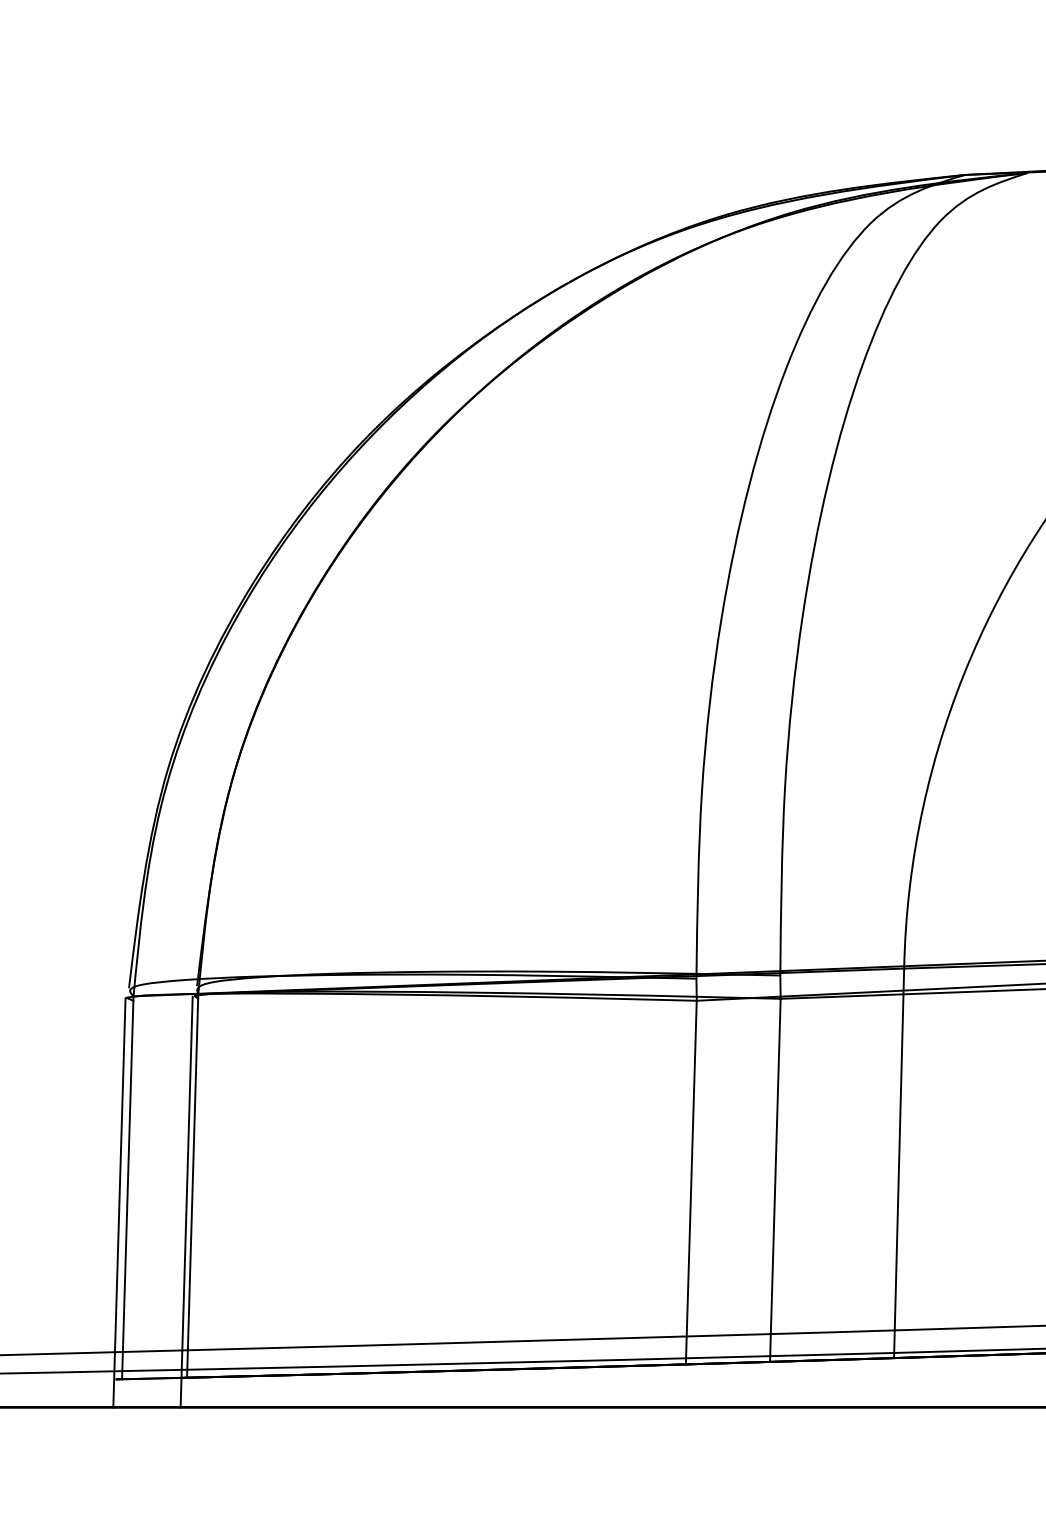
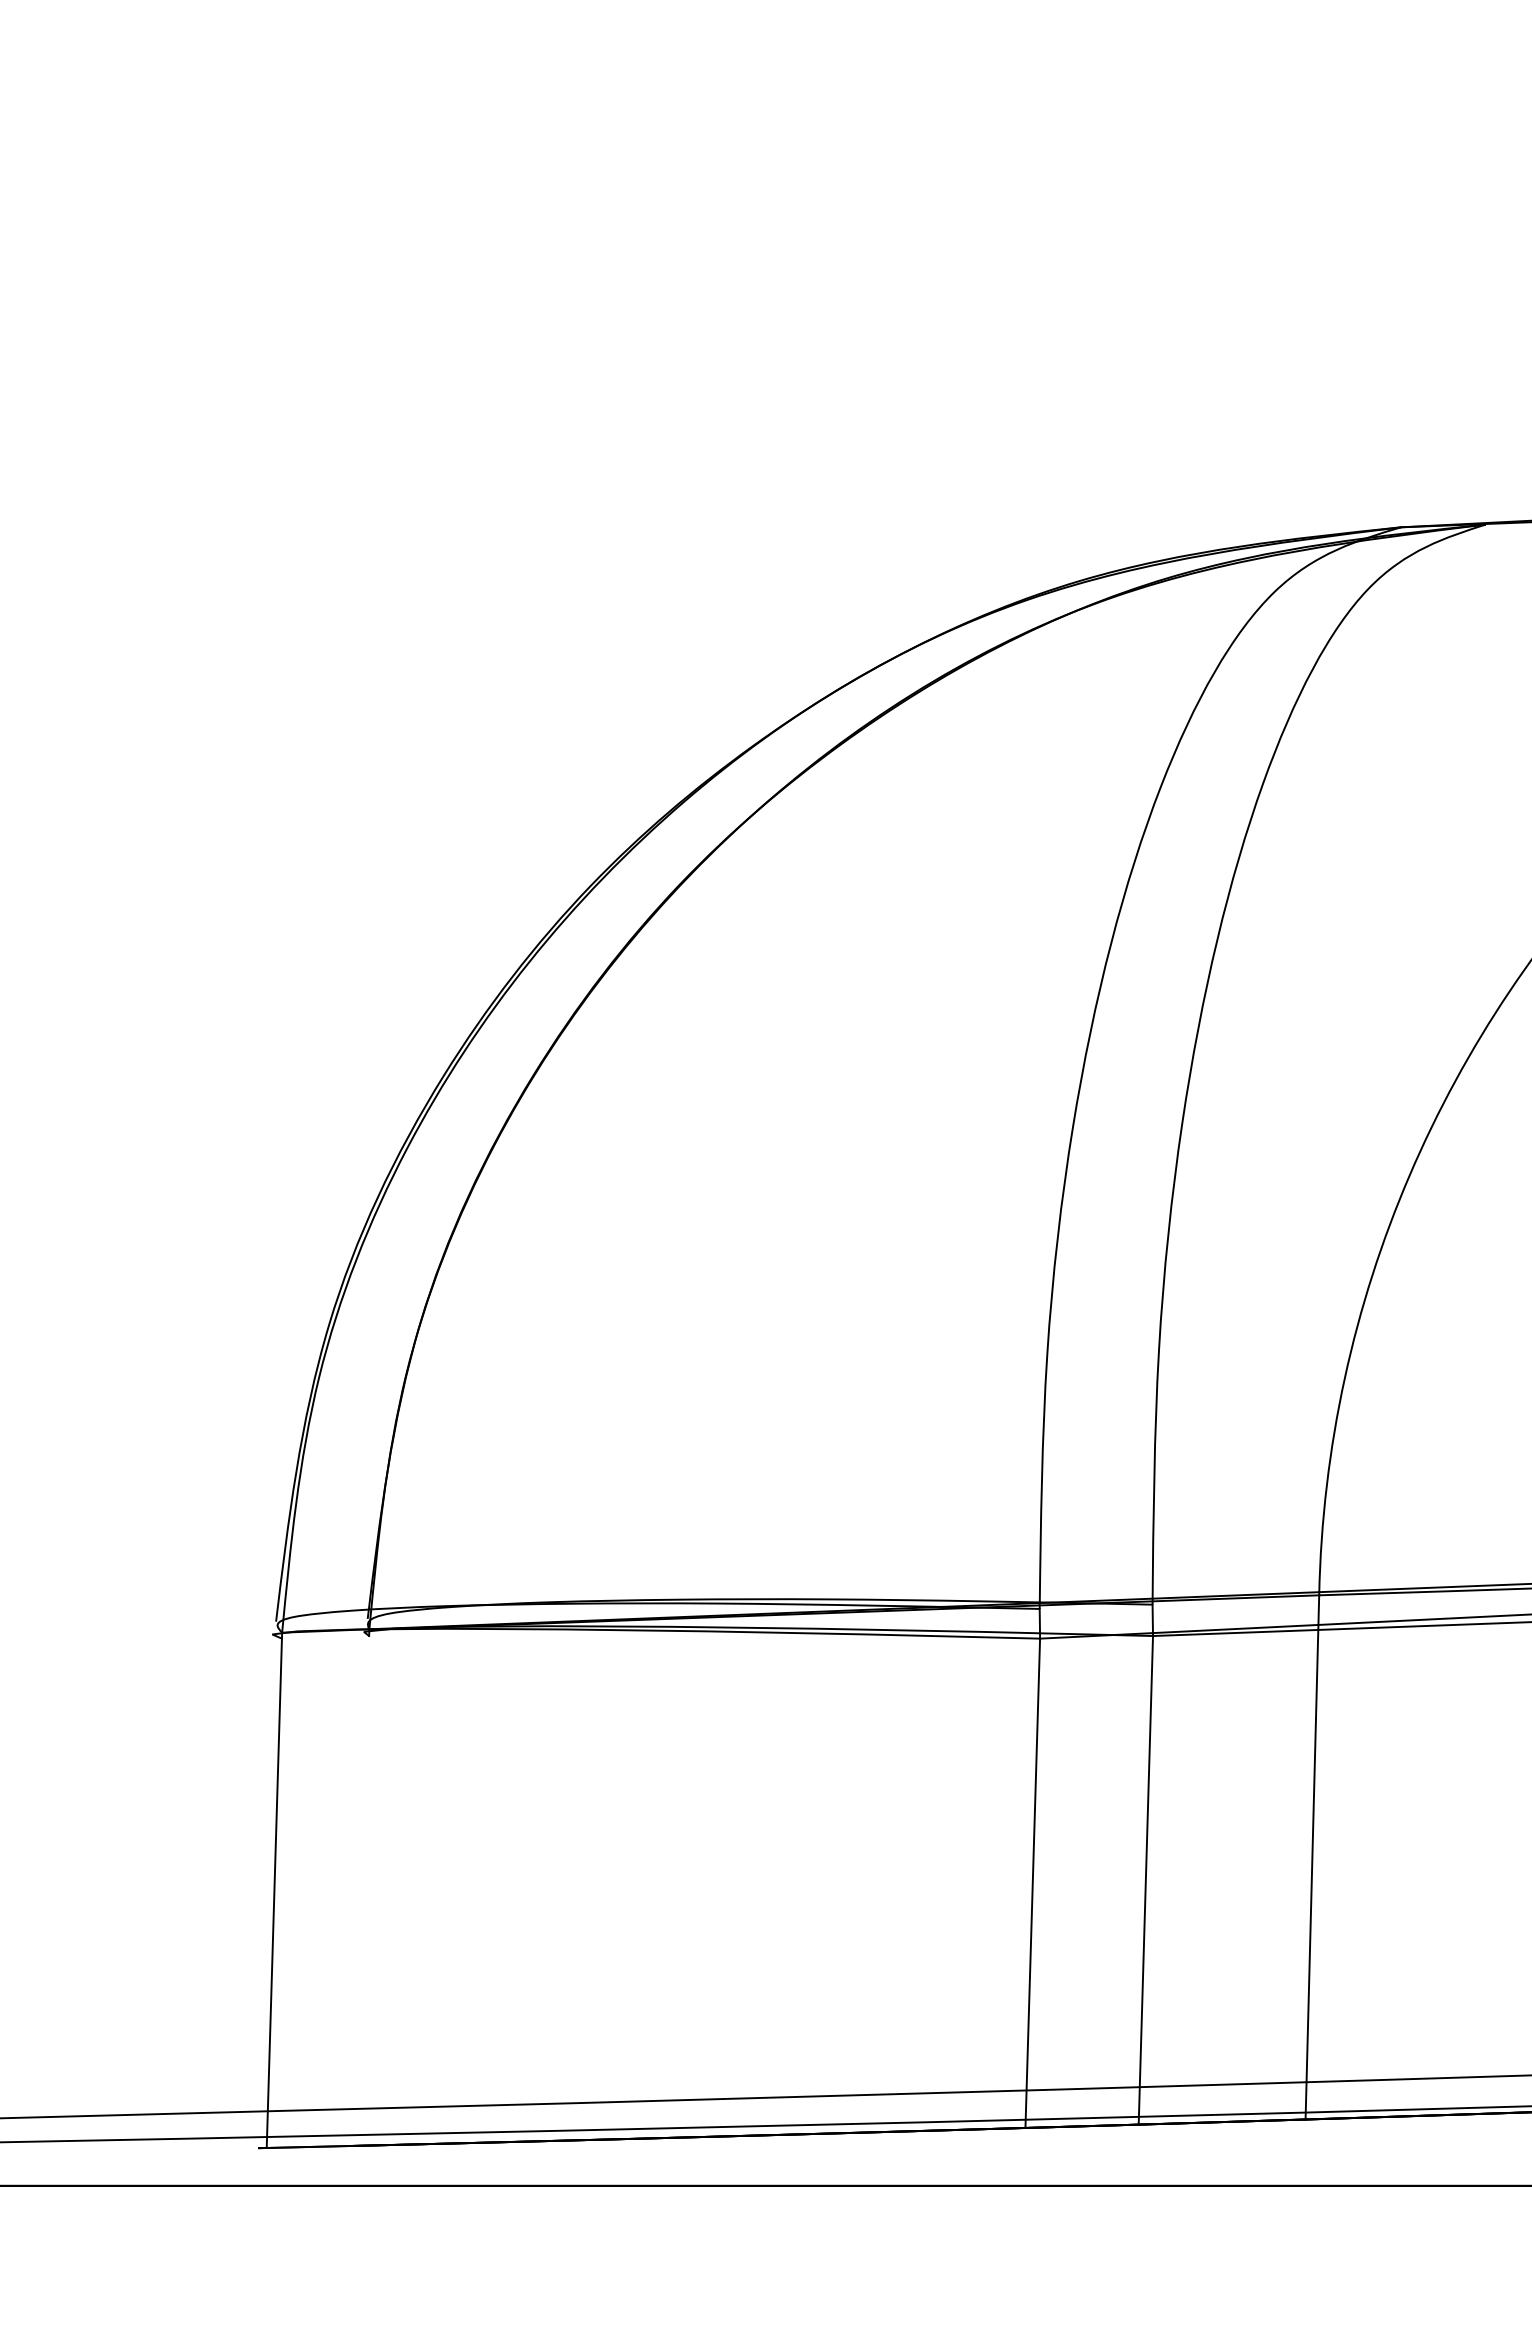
line: (192, 1187) -> (361, 1890), removed
line: (118, 1202) -> (262, 1910), removed
line: (186, 1202) -> (353, 1909), removed

